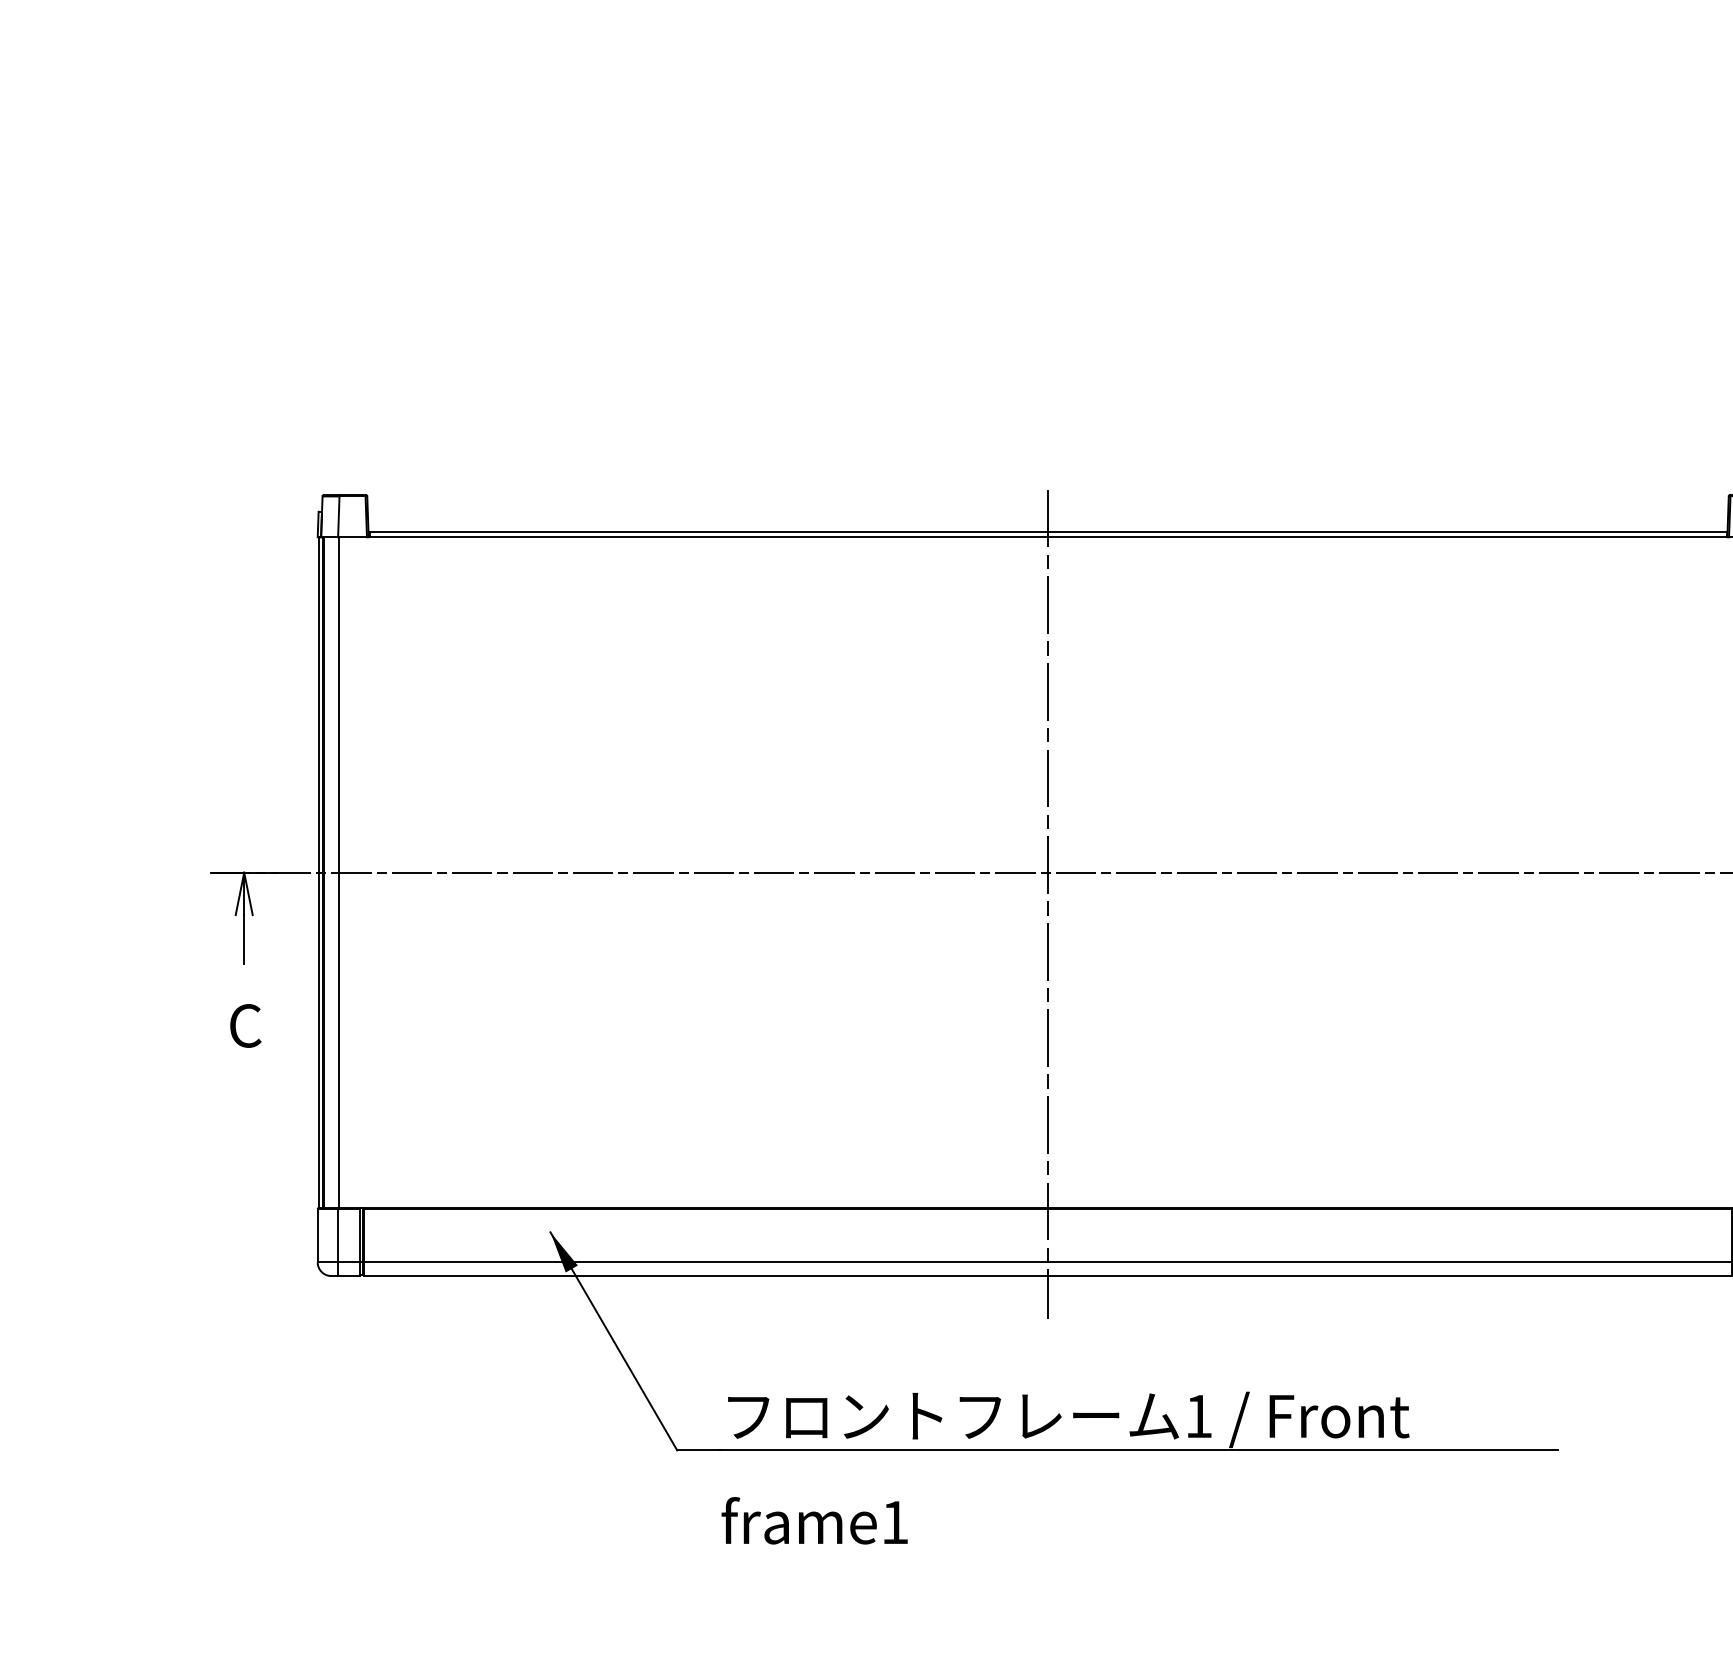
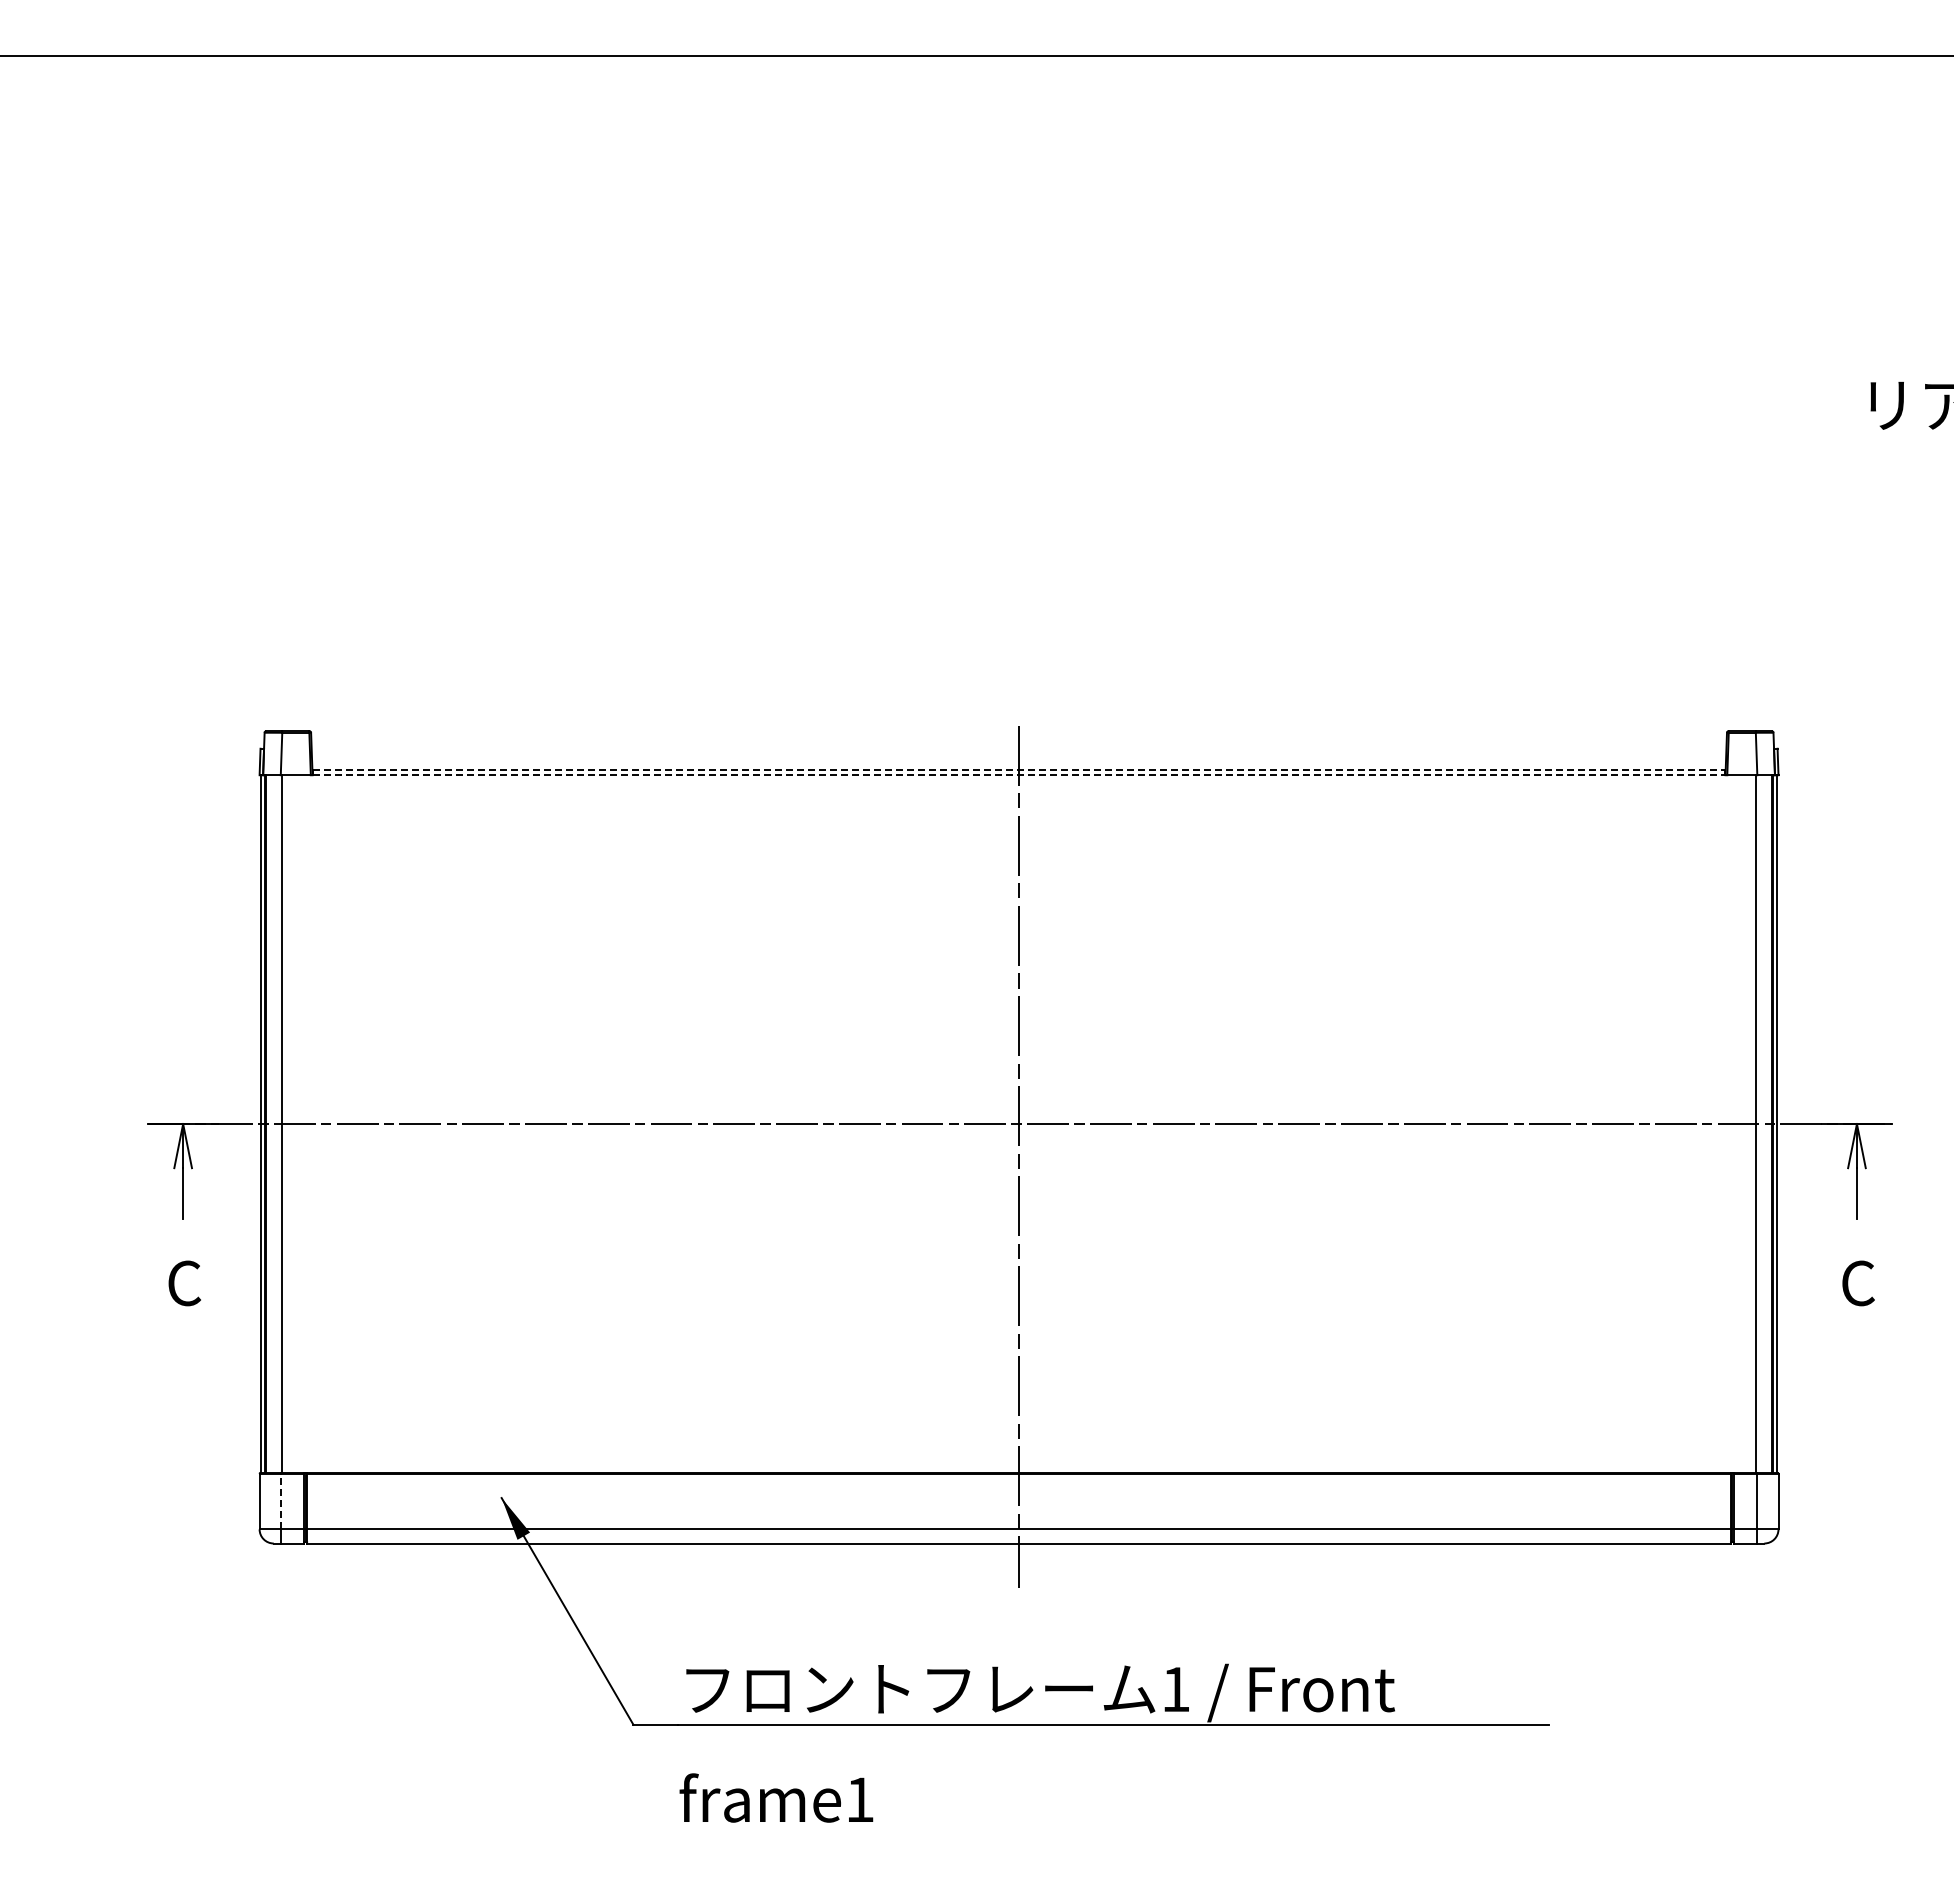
line: (1048, 531) -> (1019, 769), solid -> dashed
line: (1048, 537) -> (1019, 775), solid -> dashed
line: (337, 1235) -> (280, 1501), solid -> dashed

